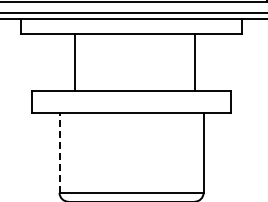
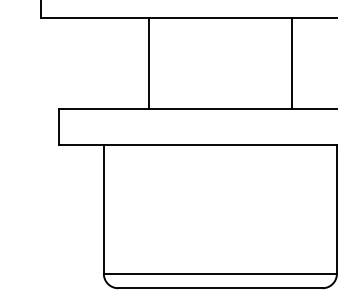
line: (75, 62) -> (149, 62), moved
line: (194, 62) -> (291, 62), moved
line: (59, 152) -> (103, 208), dashed -> solid

